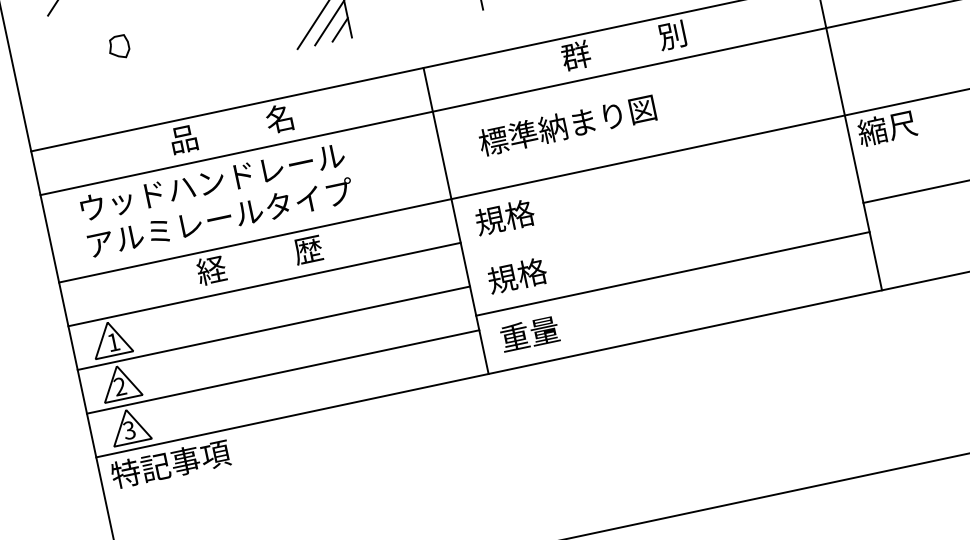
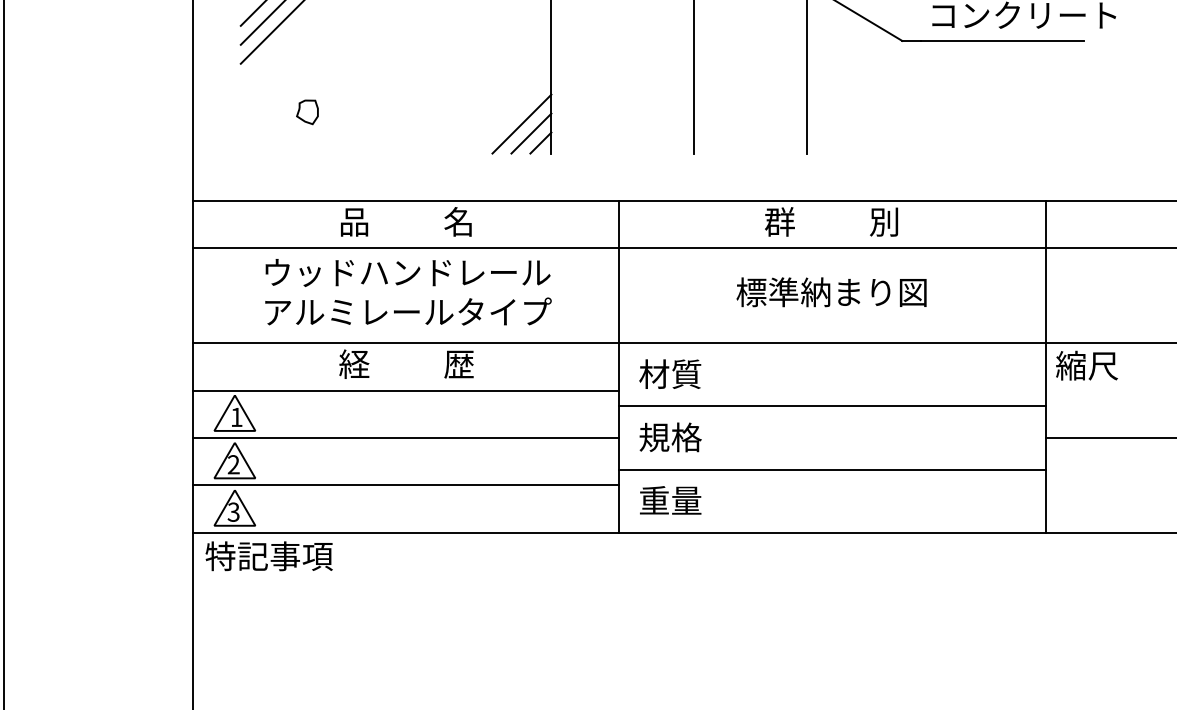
text: (567, 125) -> (831, 292), moved
text: (217, 200) -> (408, 292), moved
line: (659, 215) -> (831, 406), added
text: (505, 217) -> (670, 374), 規格 -> 材質

